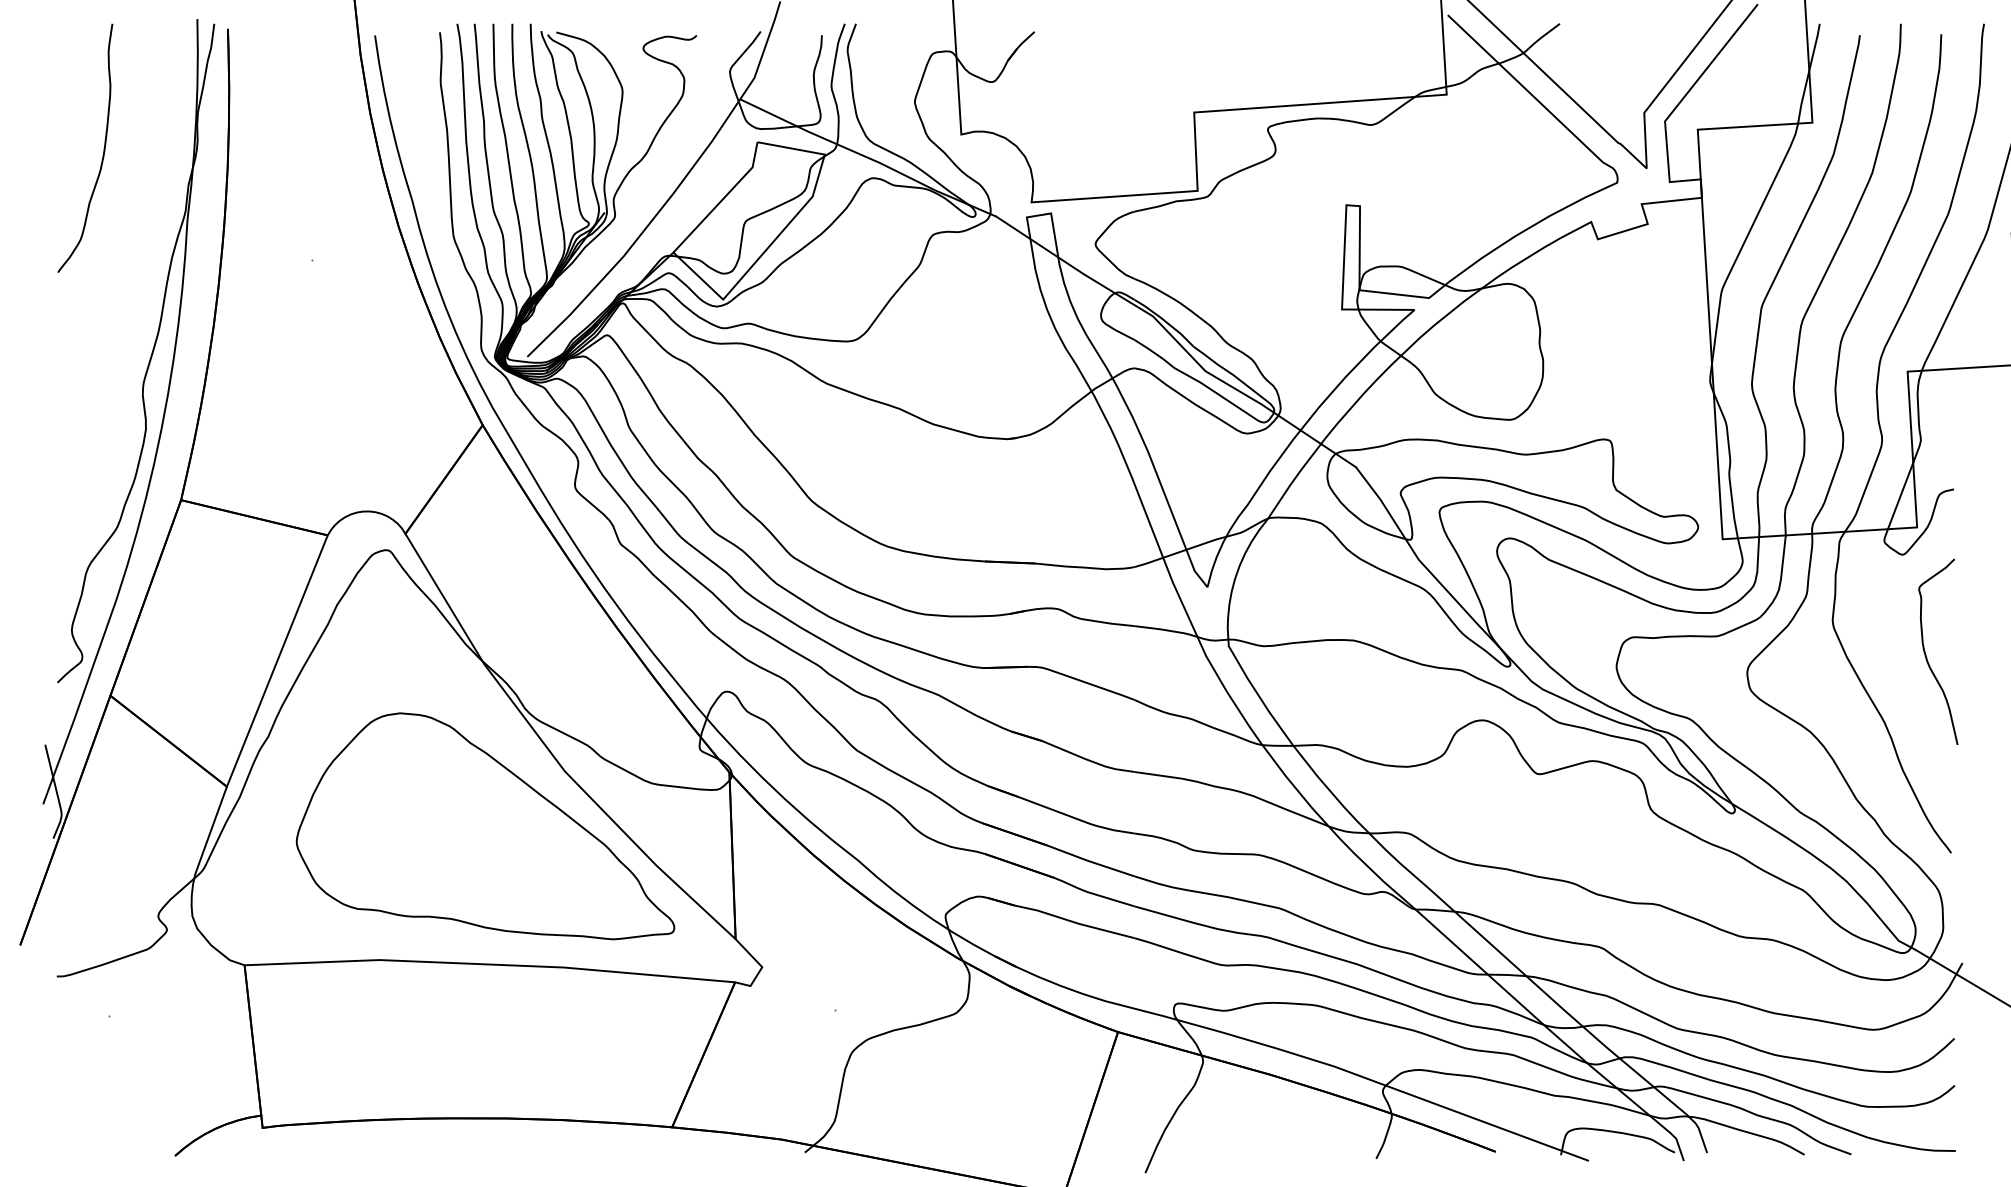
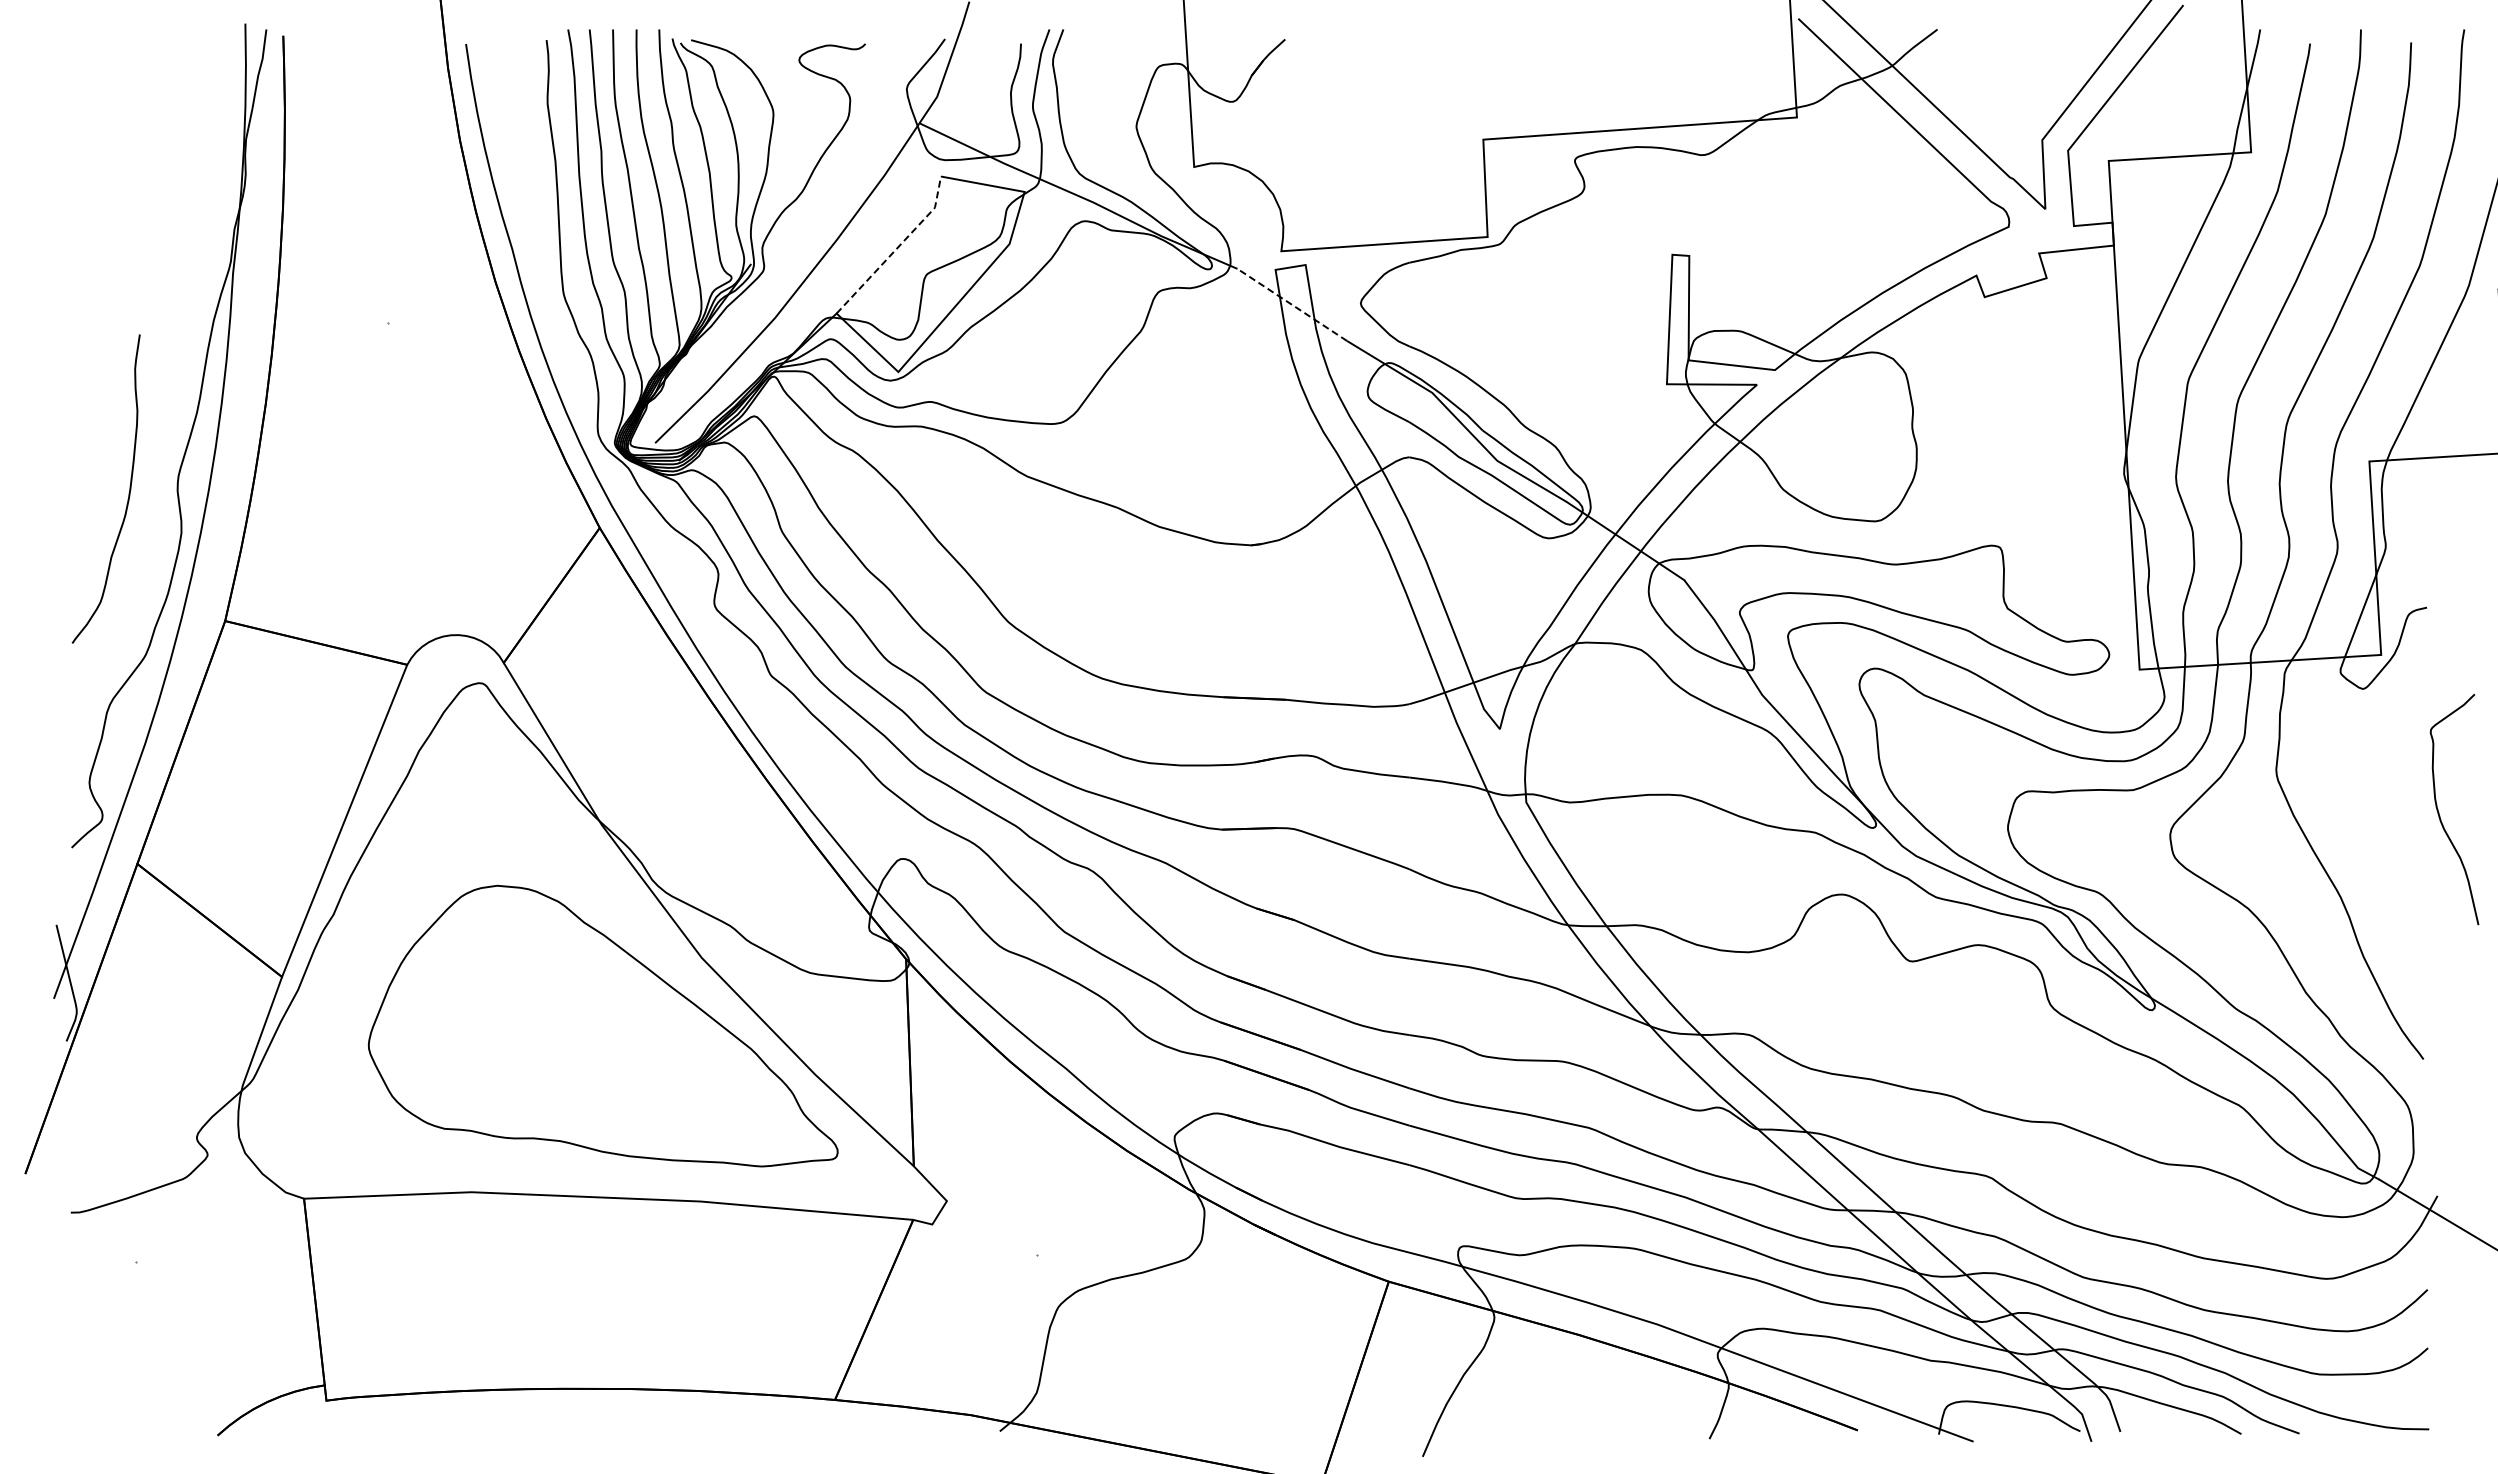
curve: (103, 151) -> (128, 492), moved
line: (722, 200) -> (897, 248), solid -> dashed
line: (1040, 245) -> (1292, 304), solid -> dashed
curve: (1927, 656) -> (2440, 815), moved

